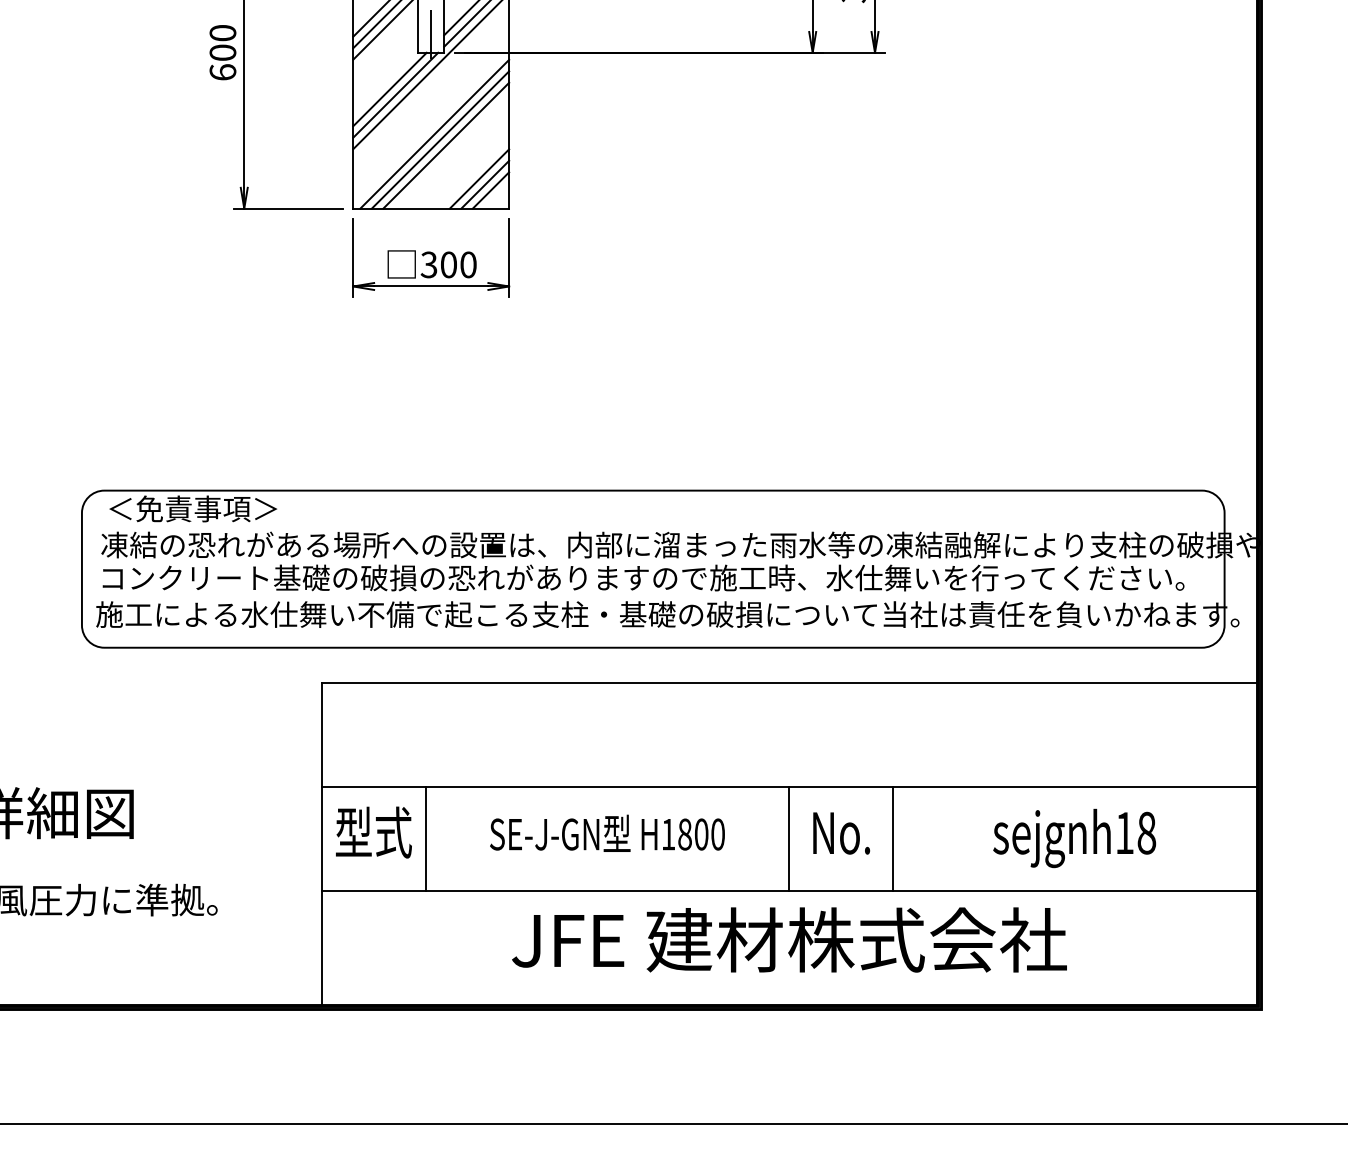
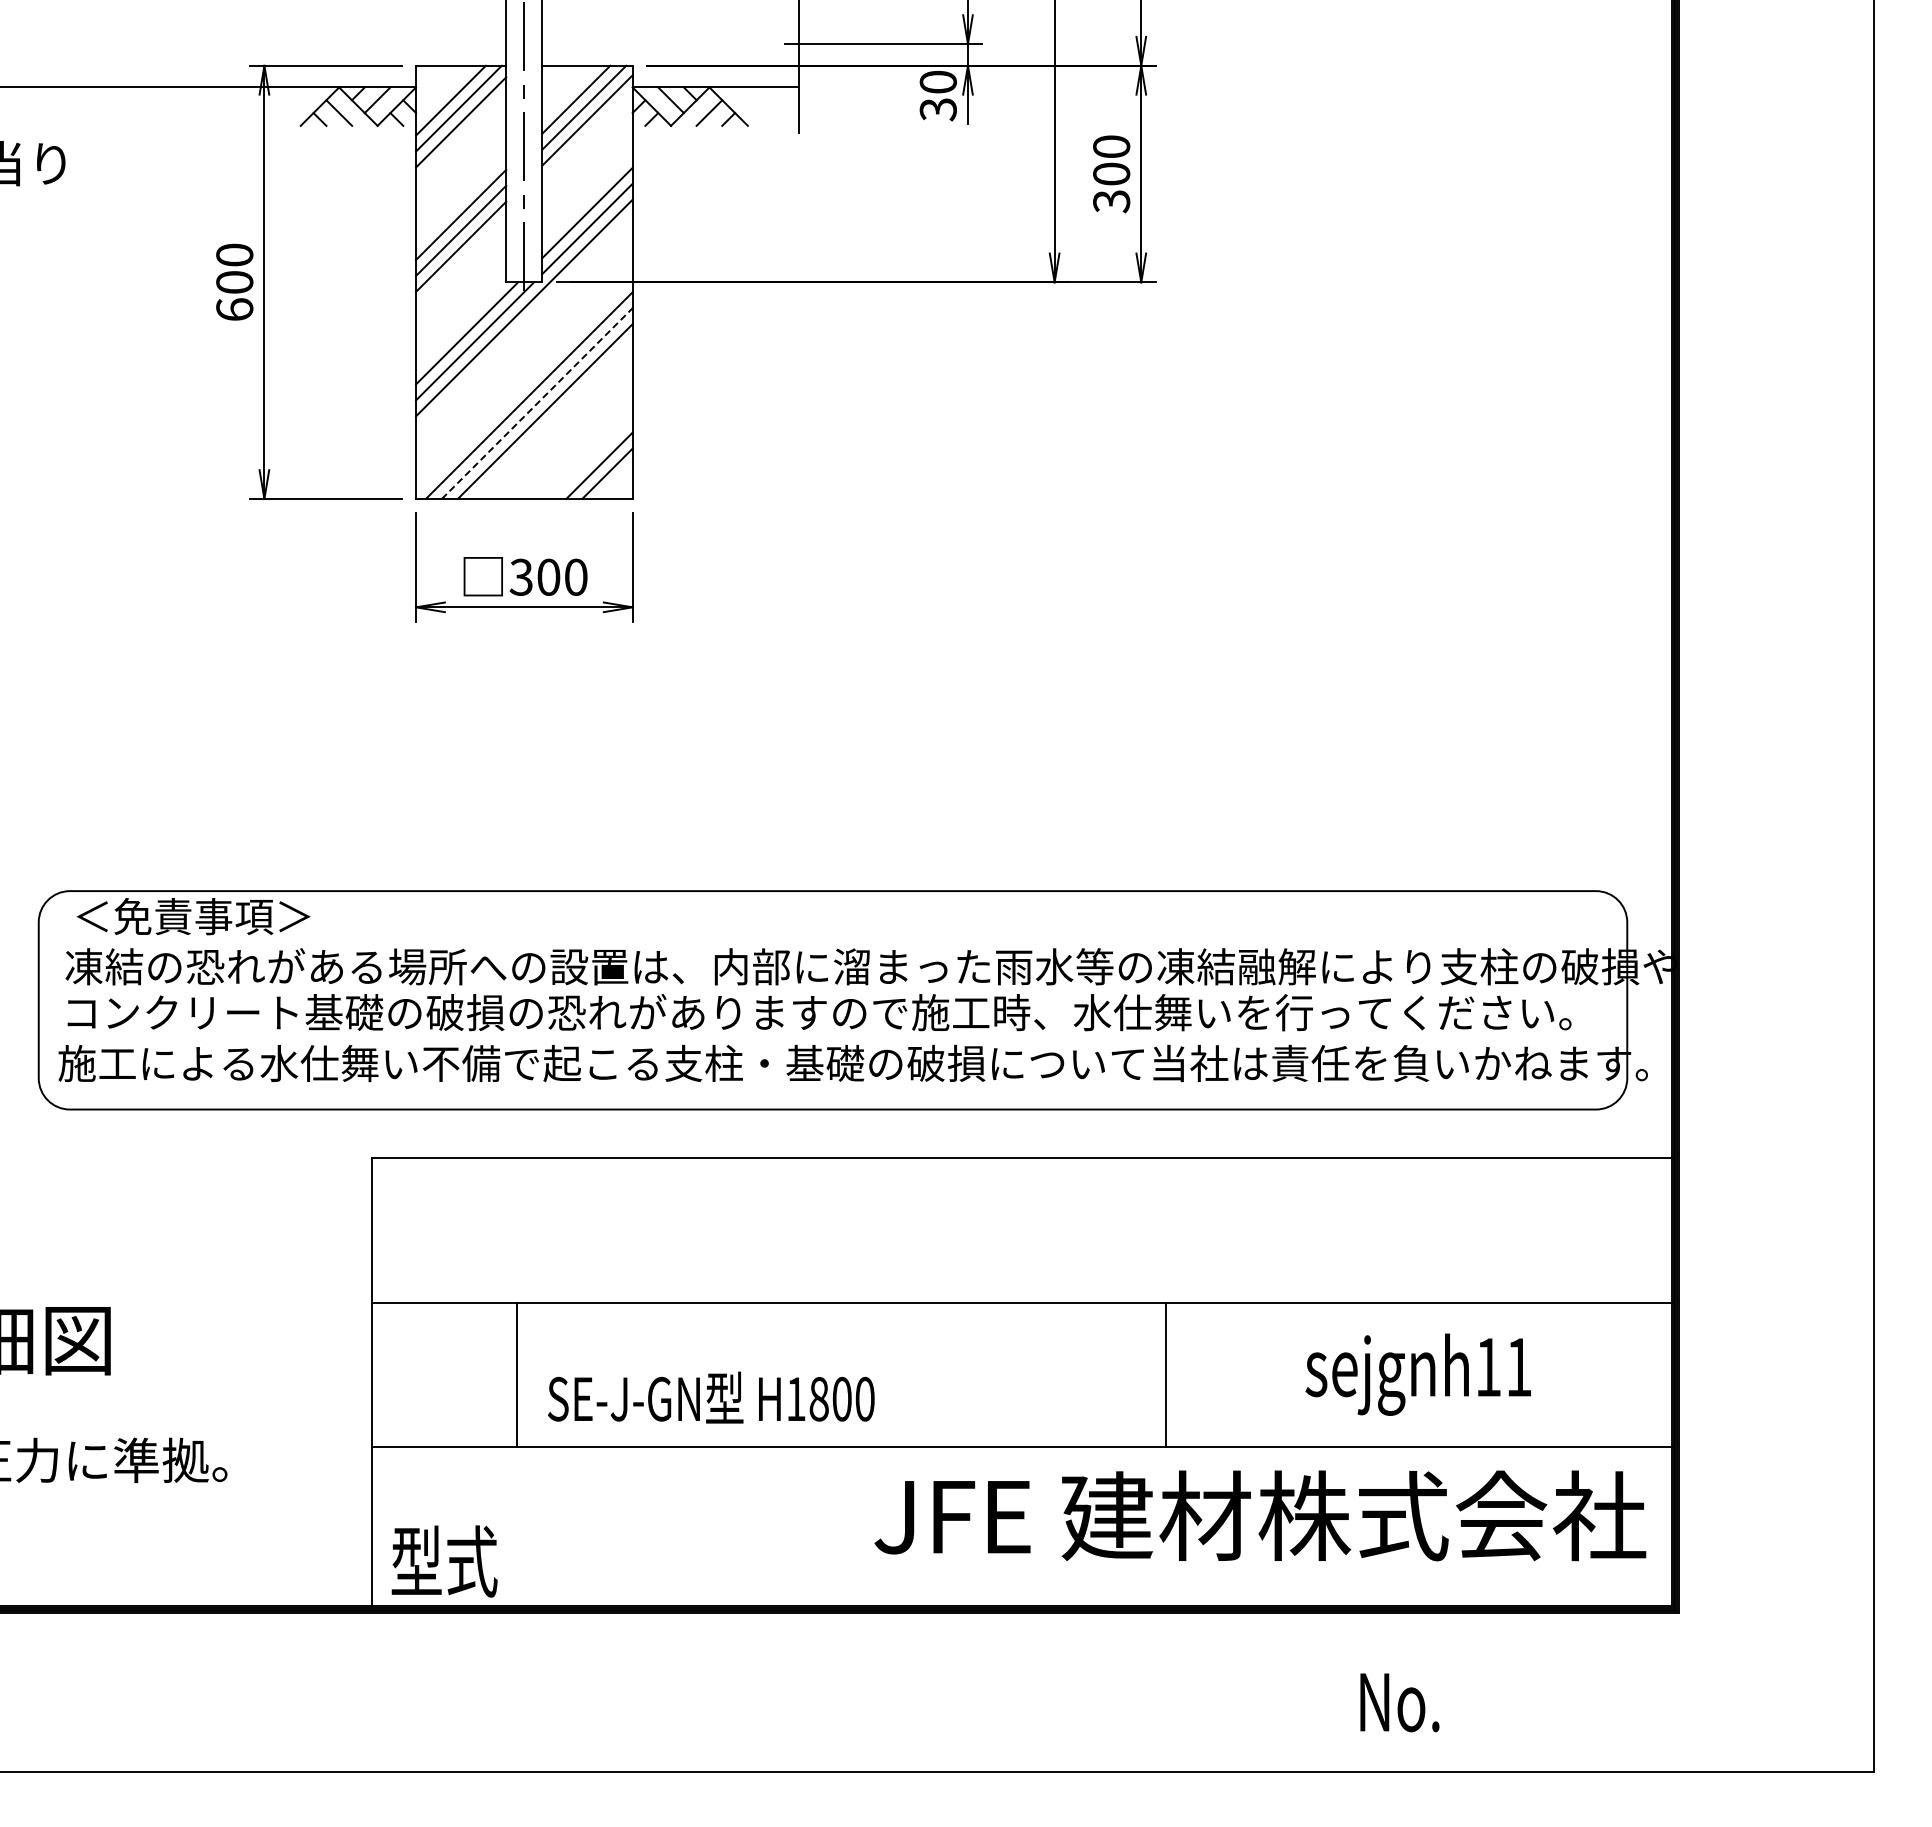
line: (440, 139) -> (537, 403), solid -> dashed
line: (479, 178) -> (591, 457), removed
text: (373, 832) -> (444, 1561), moved
text: (607, 833) -> (711, 1397), moved
text: (841, 833) -> (1399, 1702), moved
text: (1147, 833) -> (1519, 1367), sejgnh18 -> sejgnh11
line: (789, 838) -> (1022, 1374), removed
text: (789, 939) -> (1260, 1515), moved

